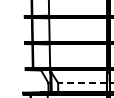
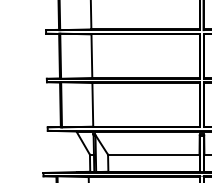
line: (82, 82) -> (153, 153), dashed -> solid

